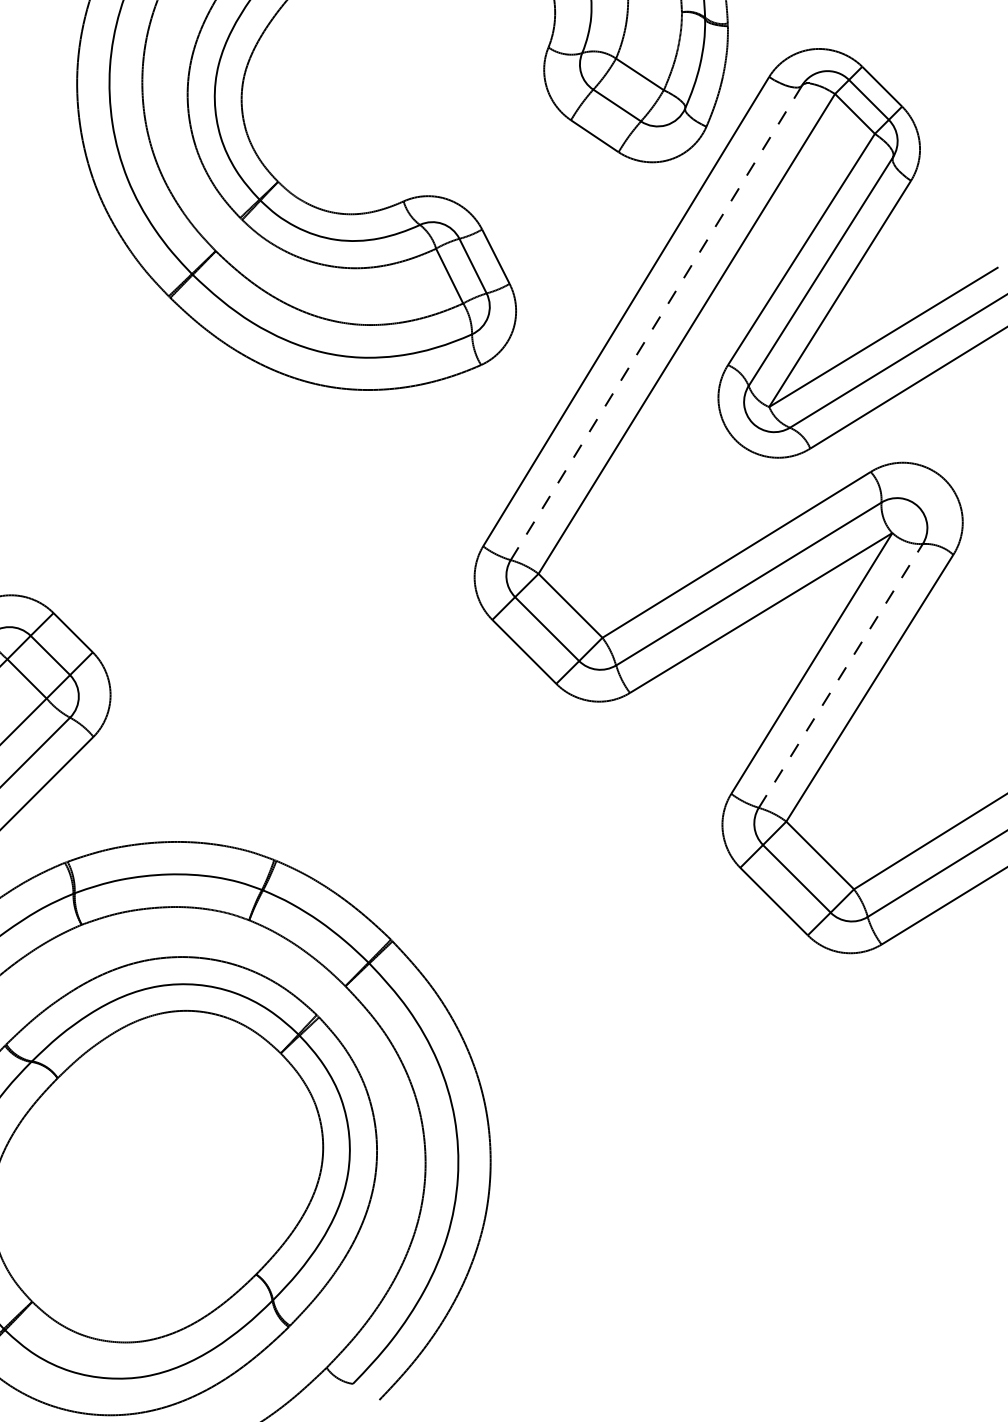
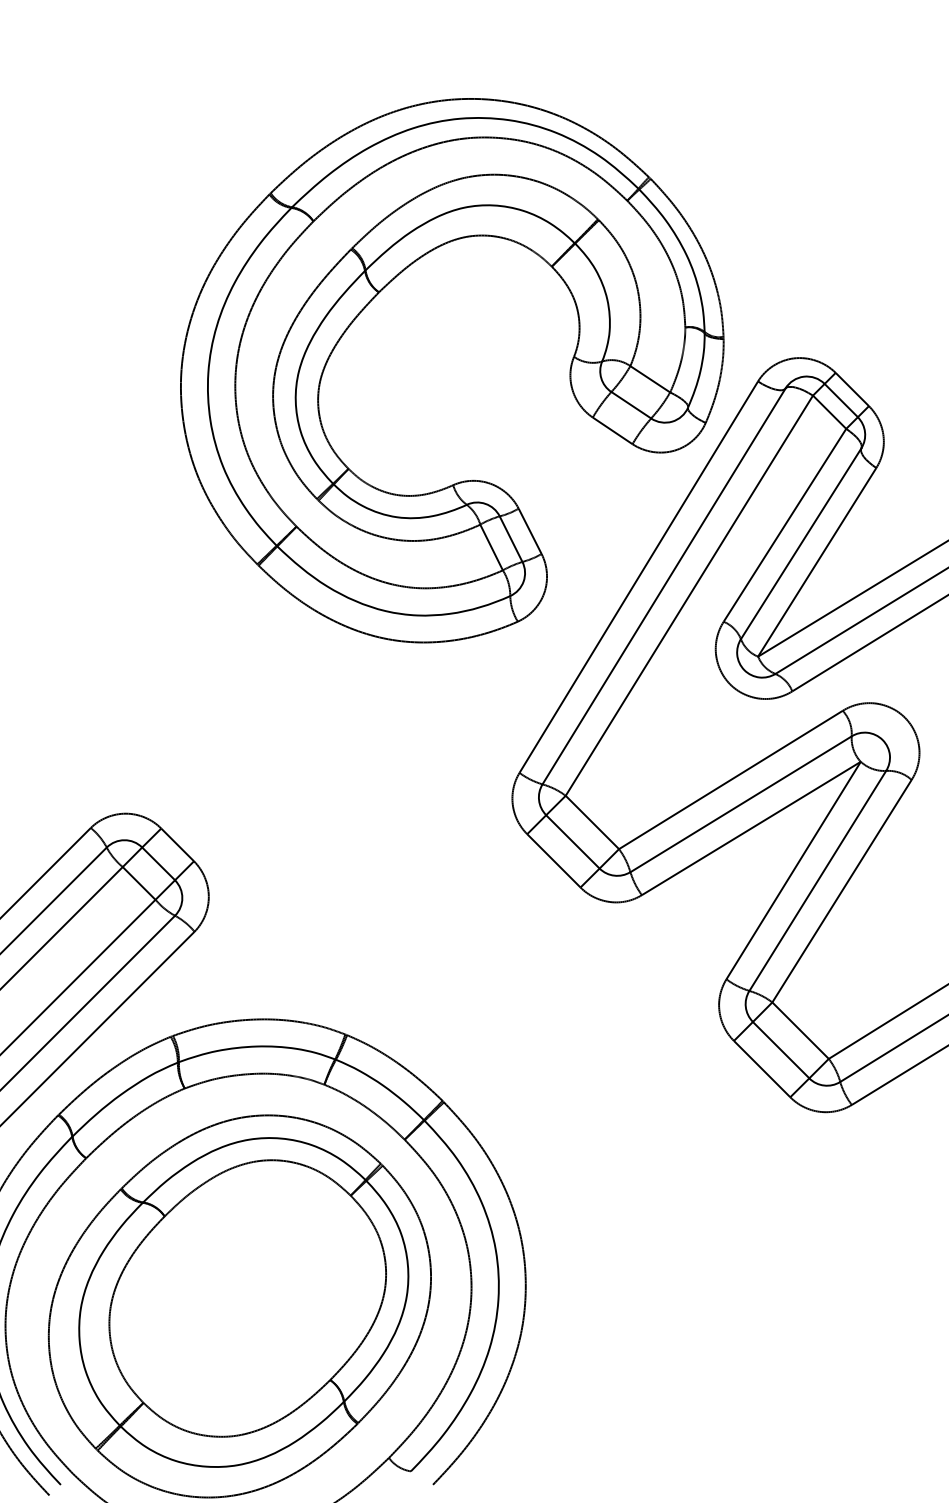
line: (656, 322) -> (664, 586), dashed -> solid
line: (840, 676) -> (817, 881), dashed -> solid

